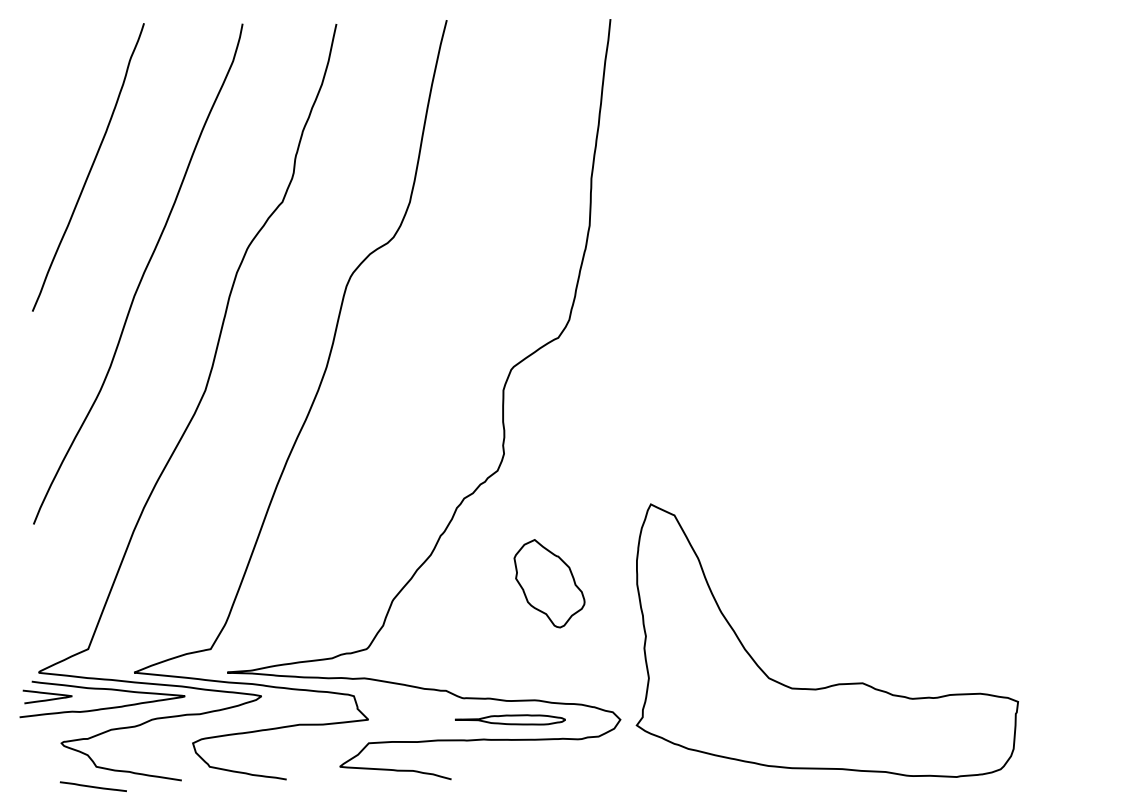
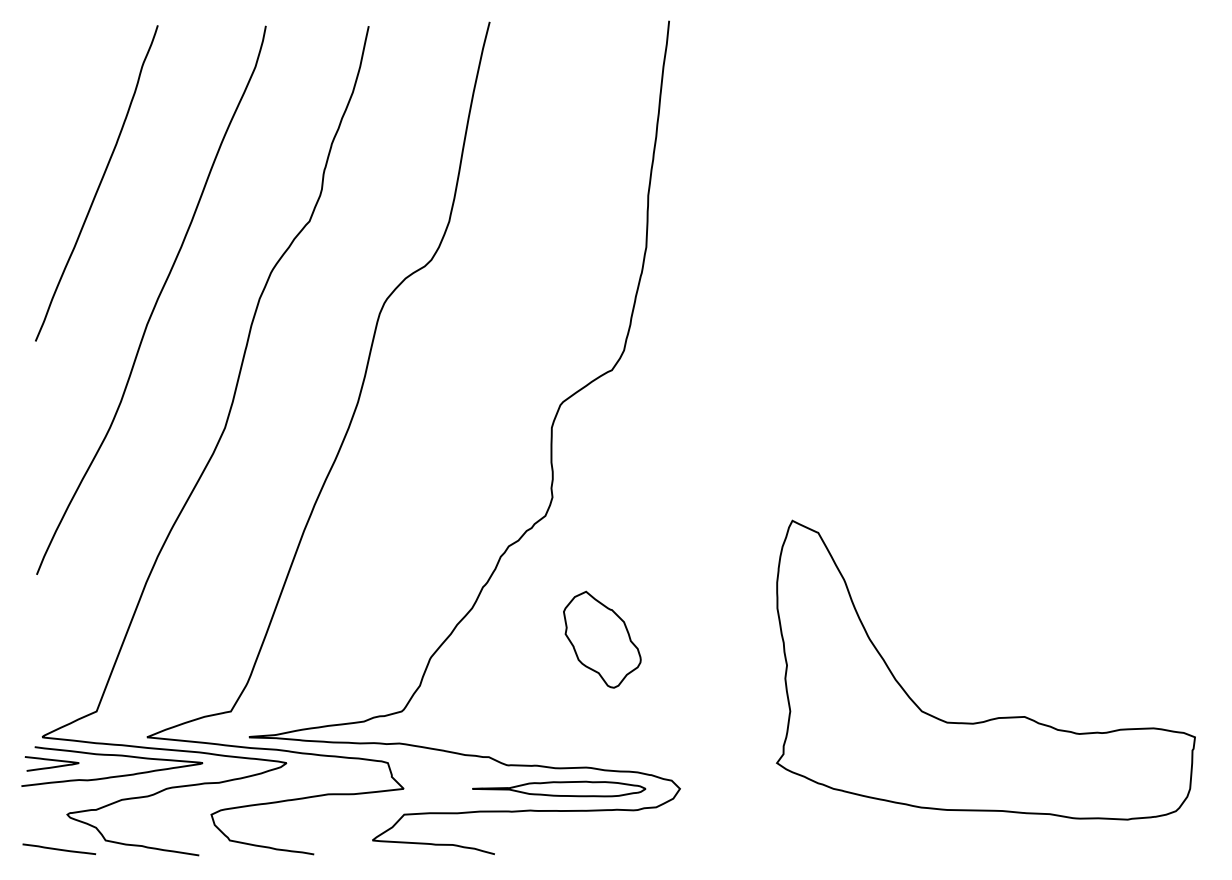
part: (836, 683) -> (995, 717), moved
part: (510, 719) -> (559, 788), size x1.43
line: (93, 786) -> (59, 849), moved

